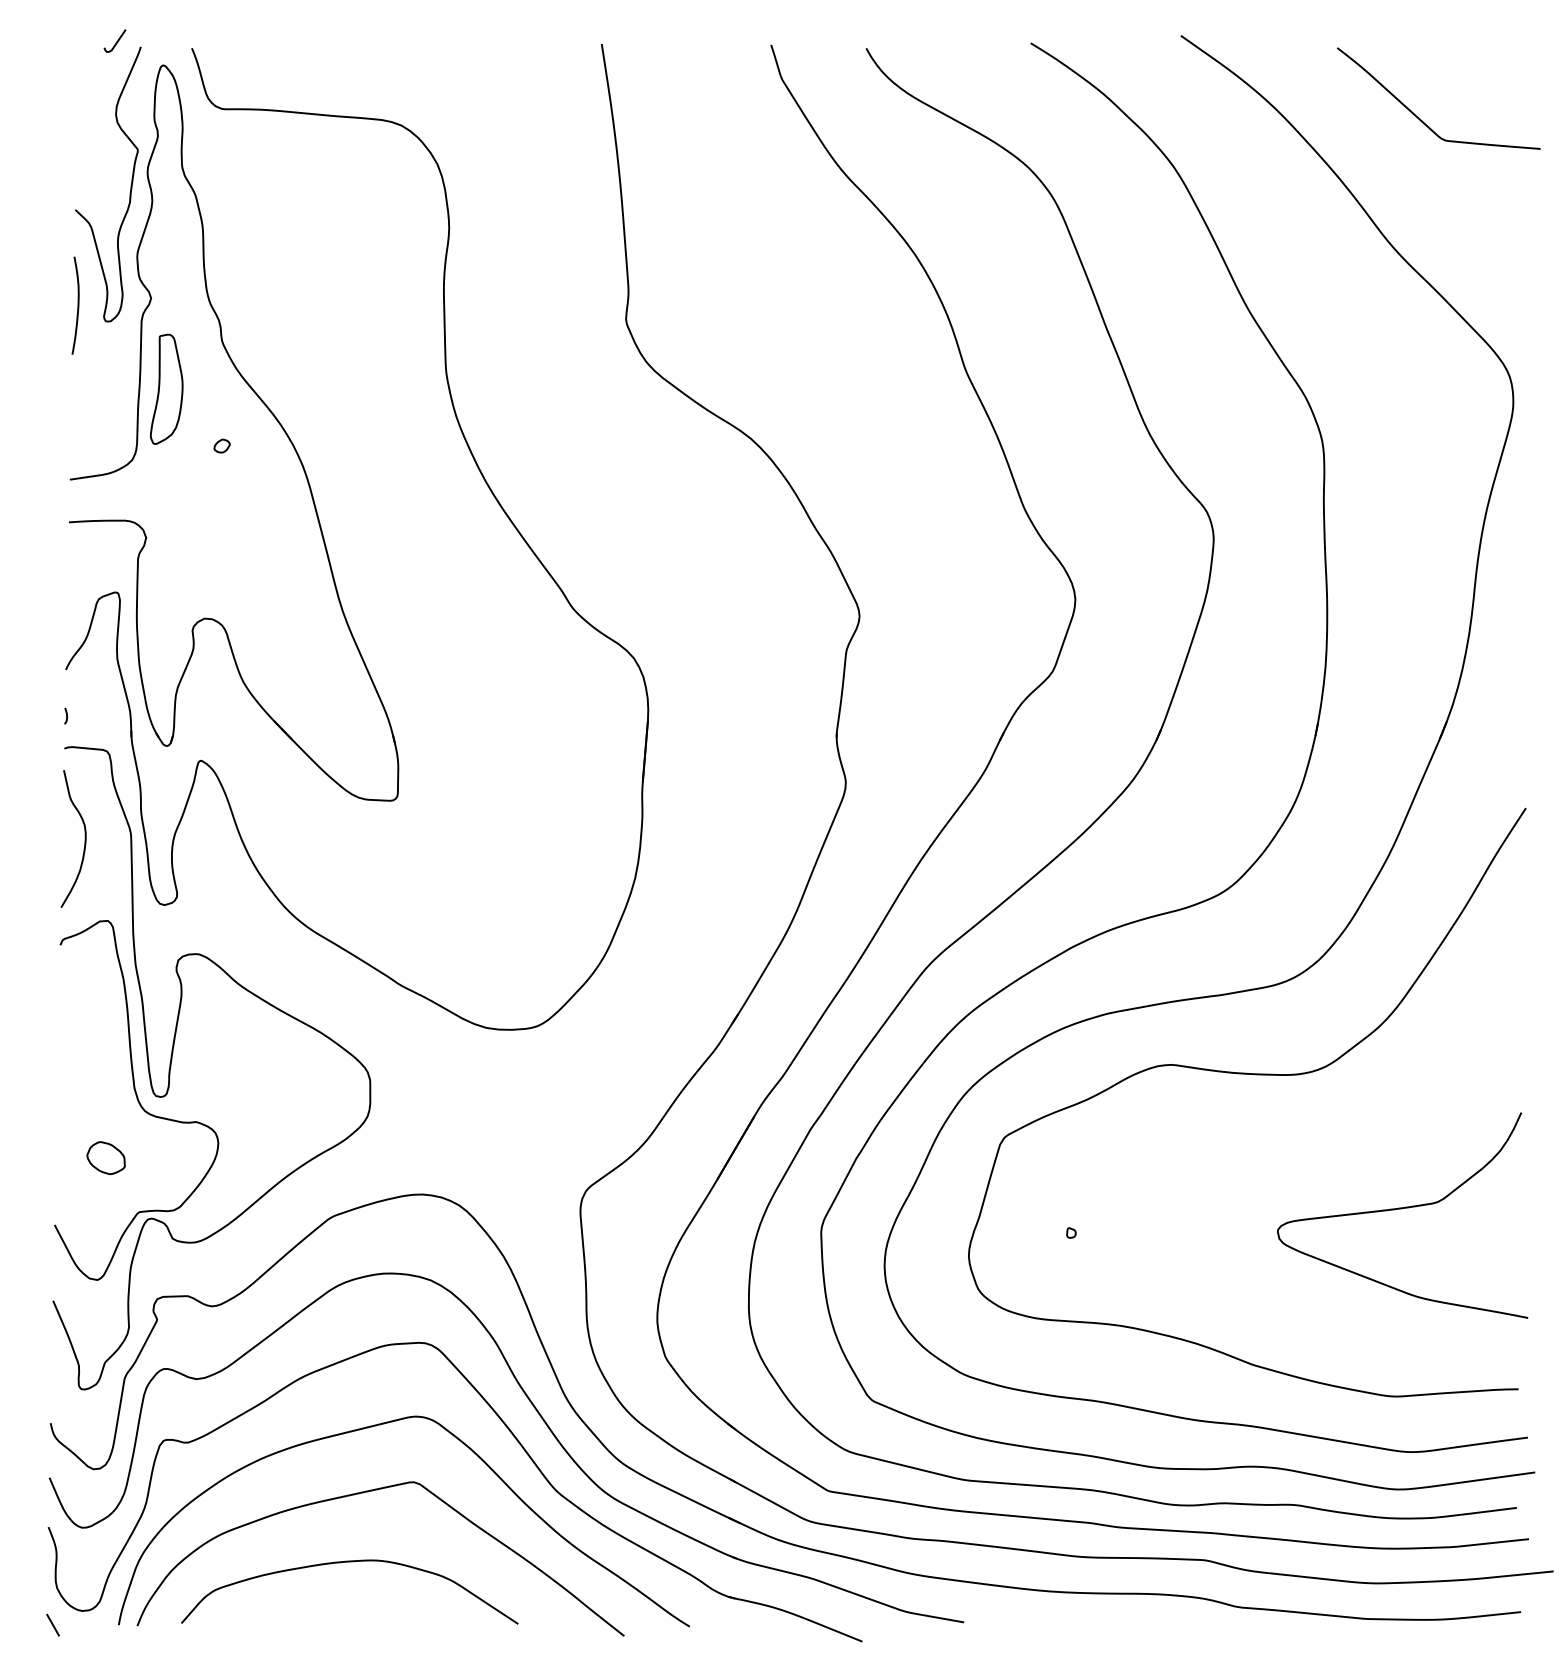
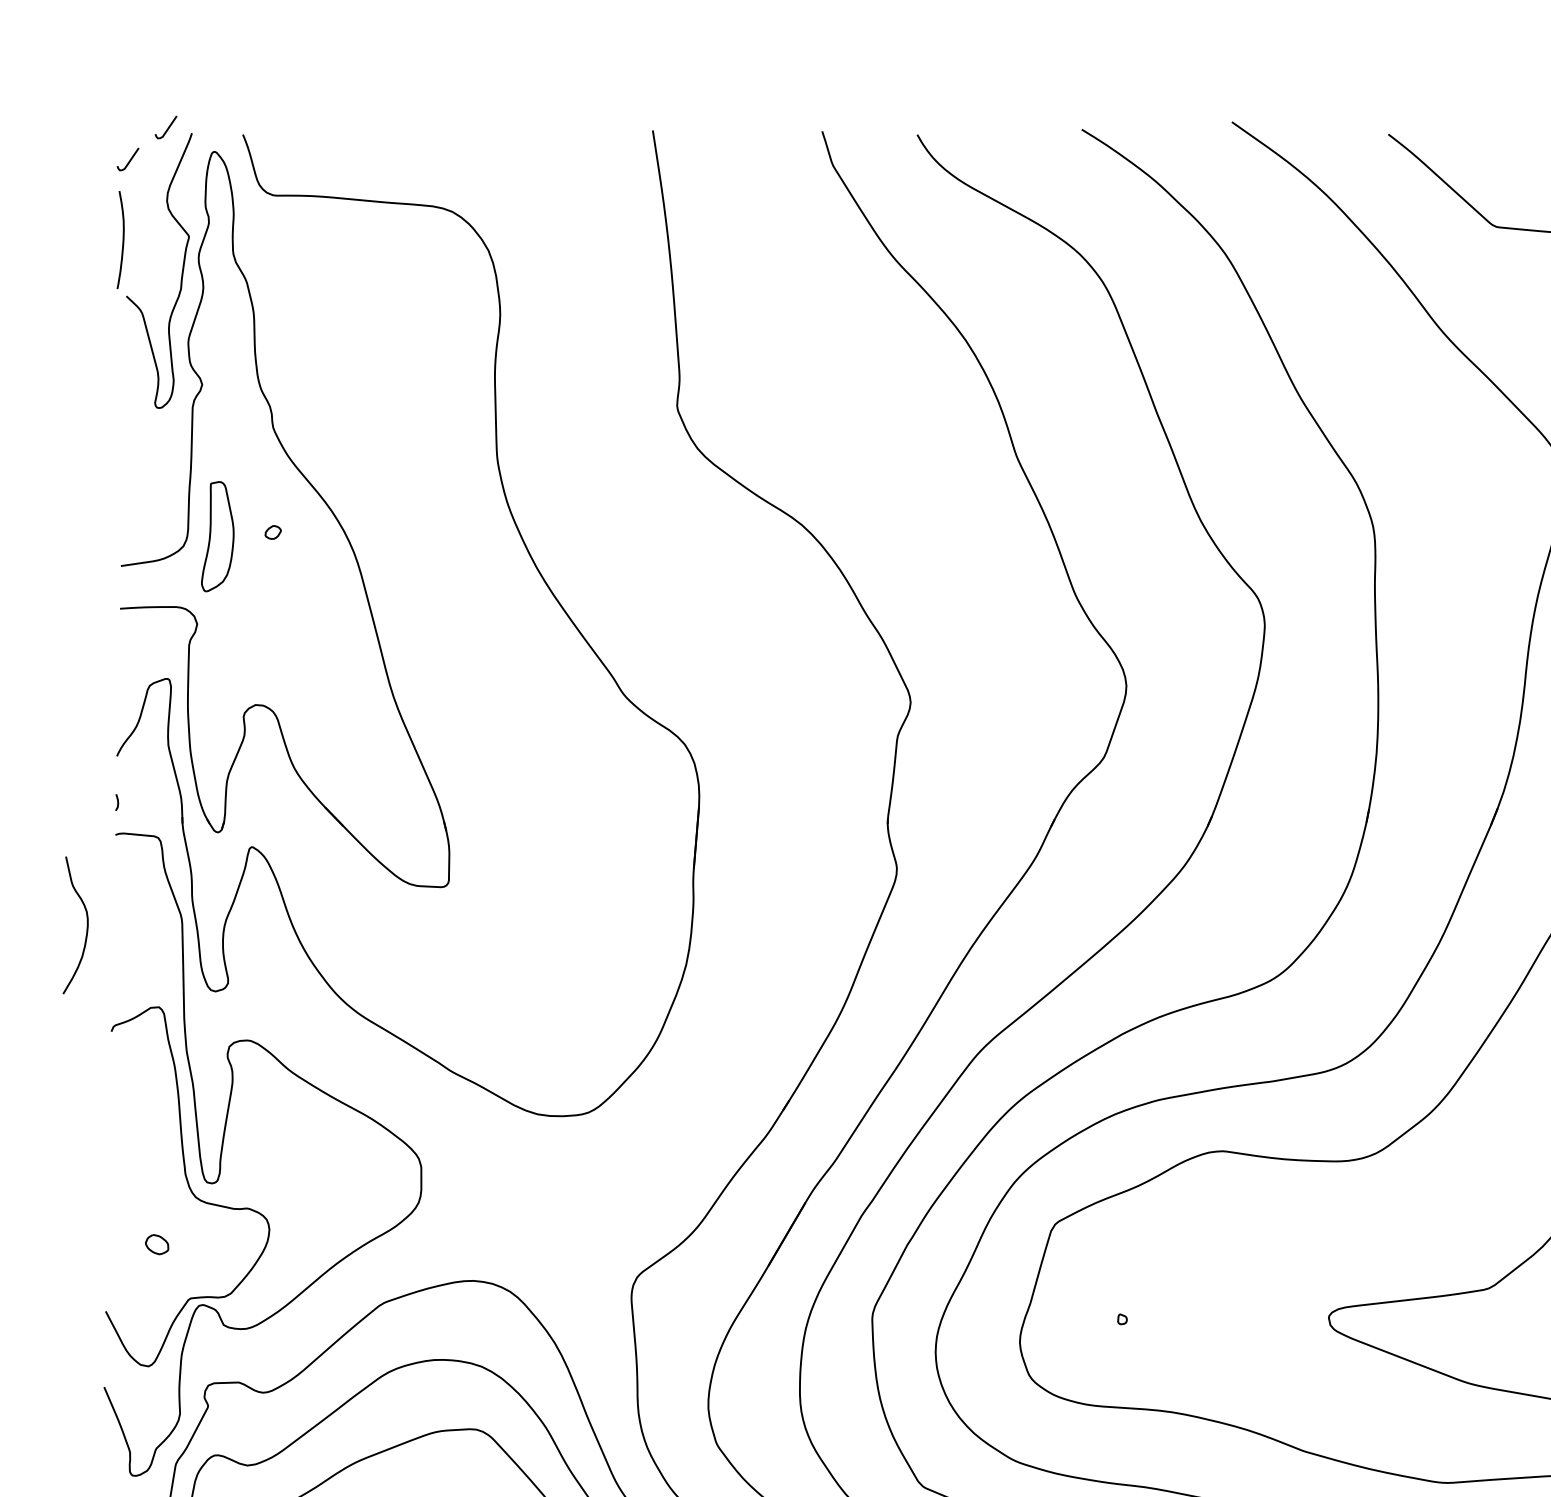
curve: (78, 73) -> (129, 159), added
curve: (77, 305) -> (122, 239), moved
part: (166, 388) -> (217, 535), moved
curve: (84, 838) -> (86, 924), moved
part: (105, 1158) -> (156, 1244), size x0.6

